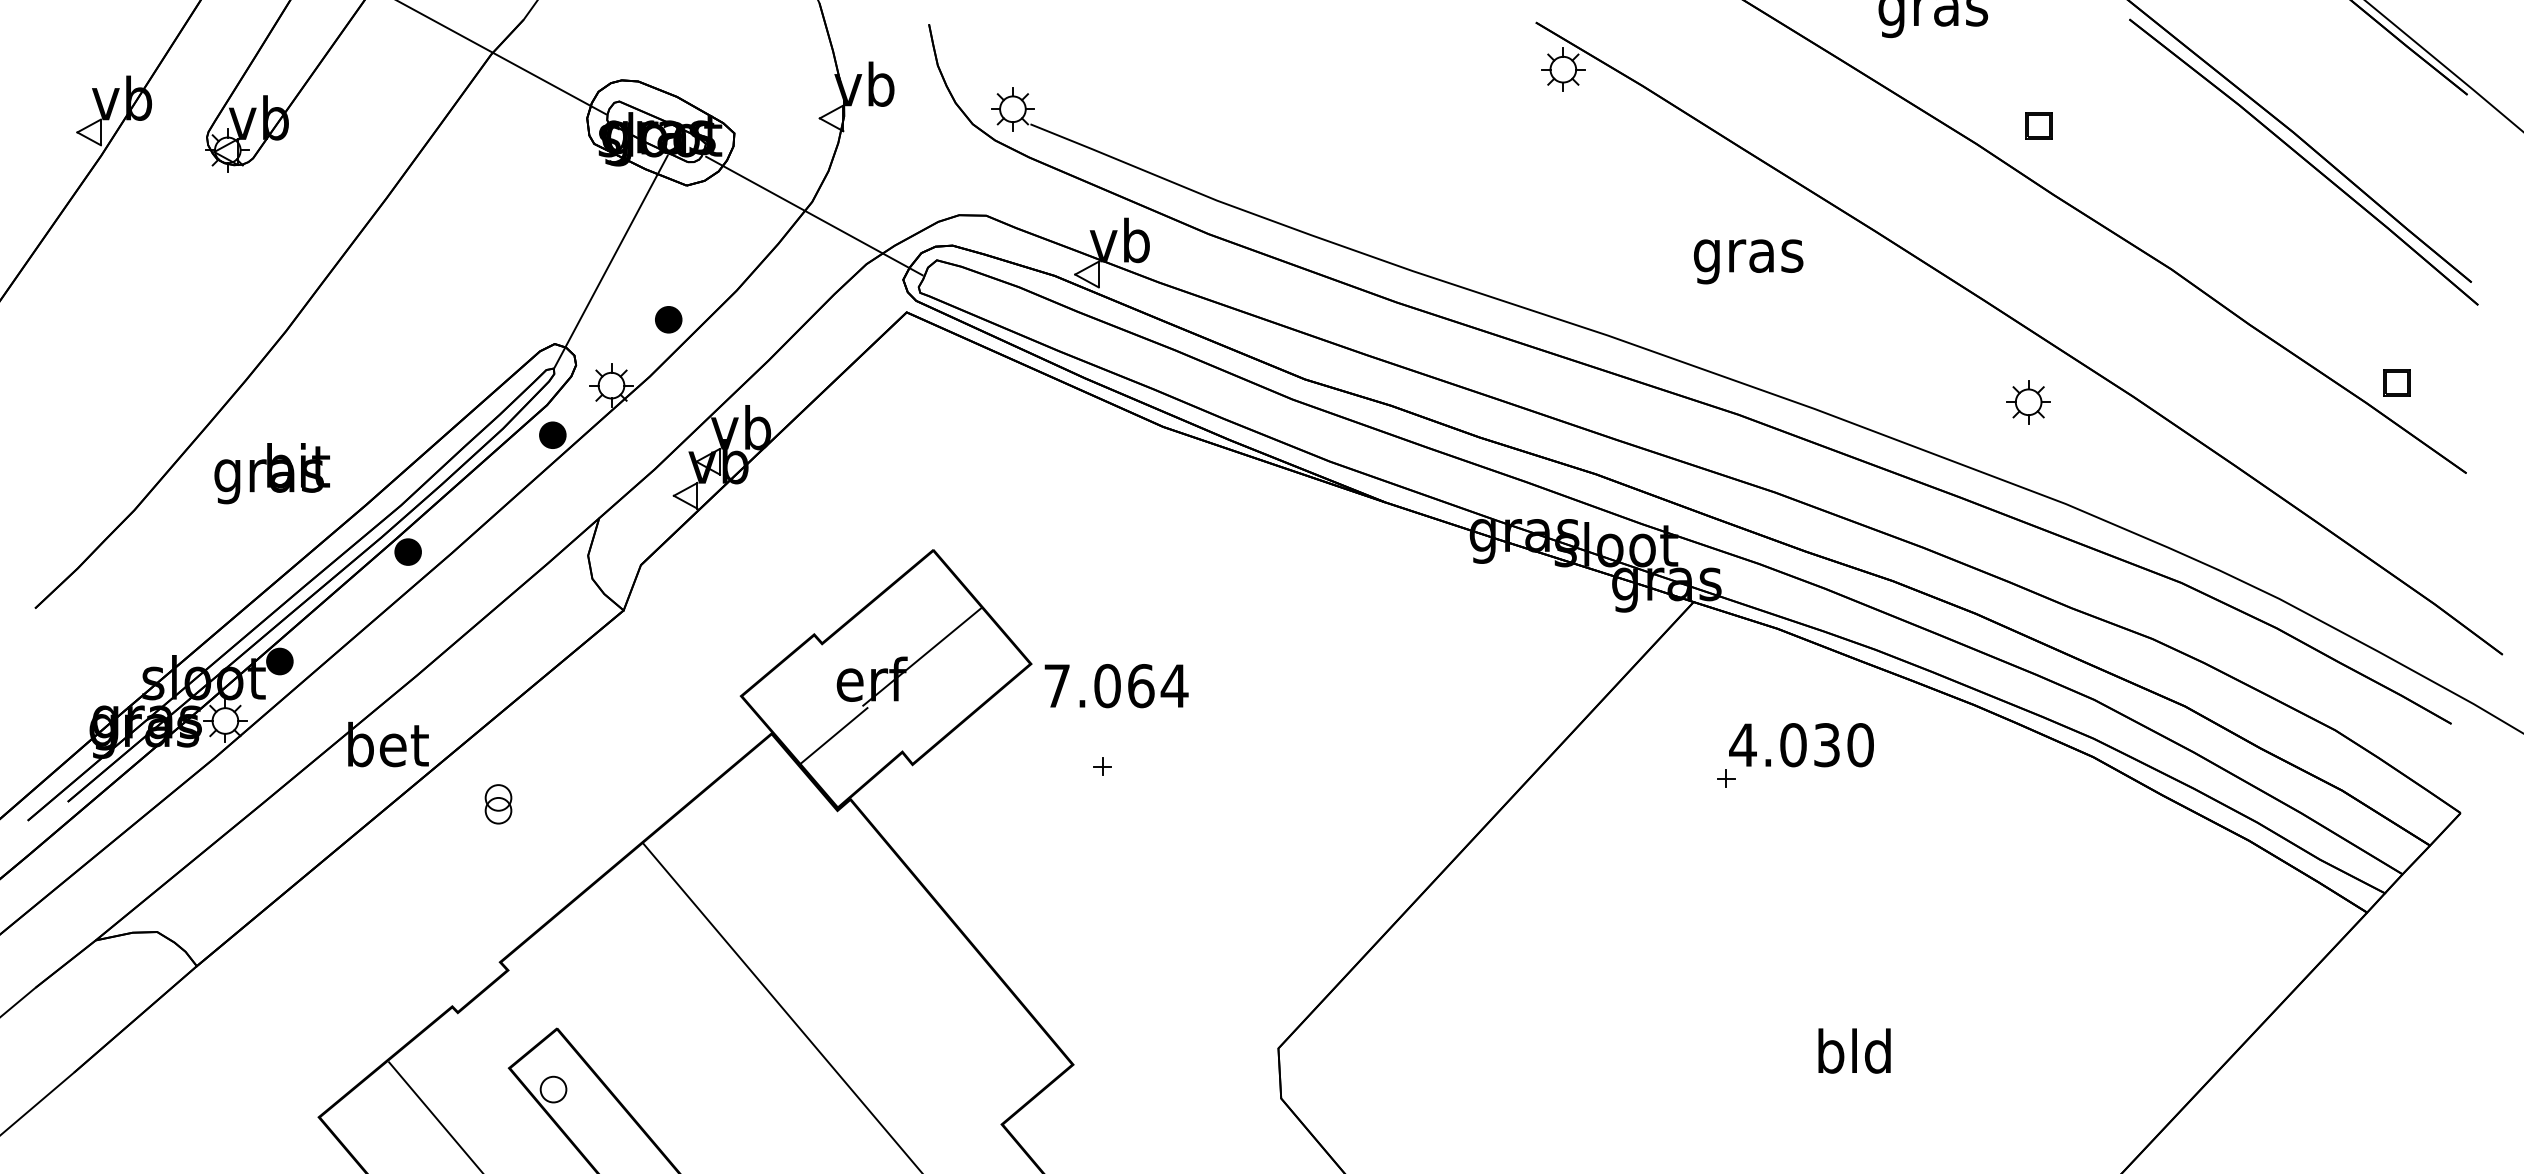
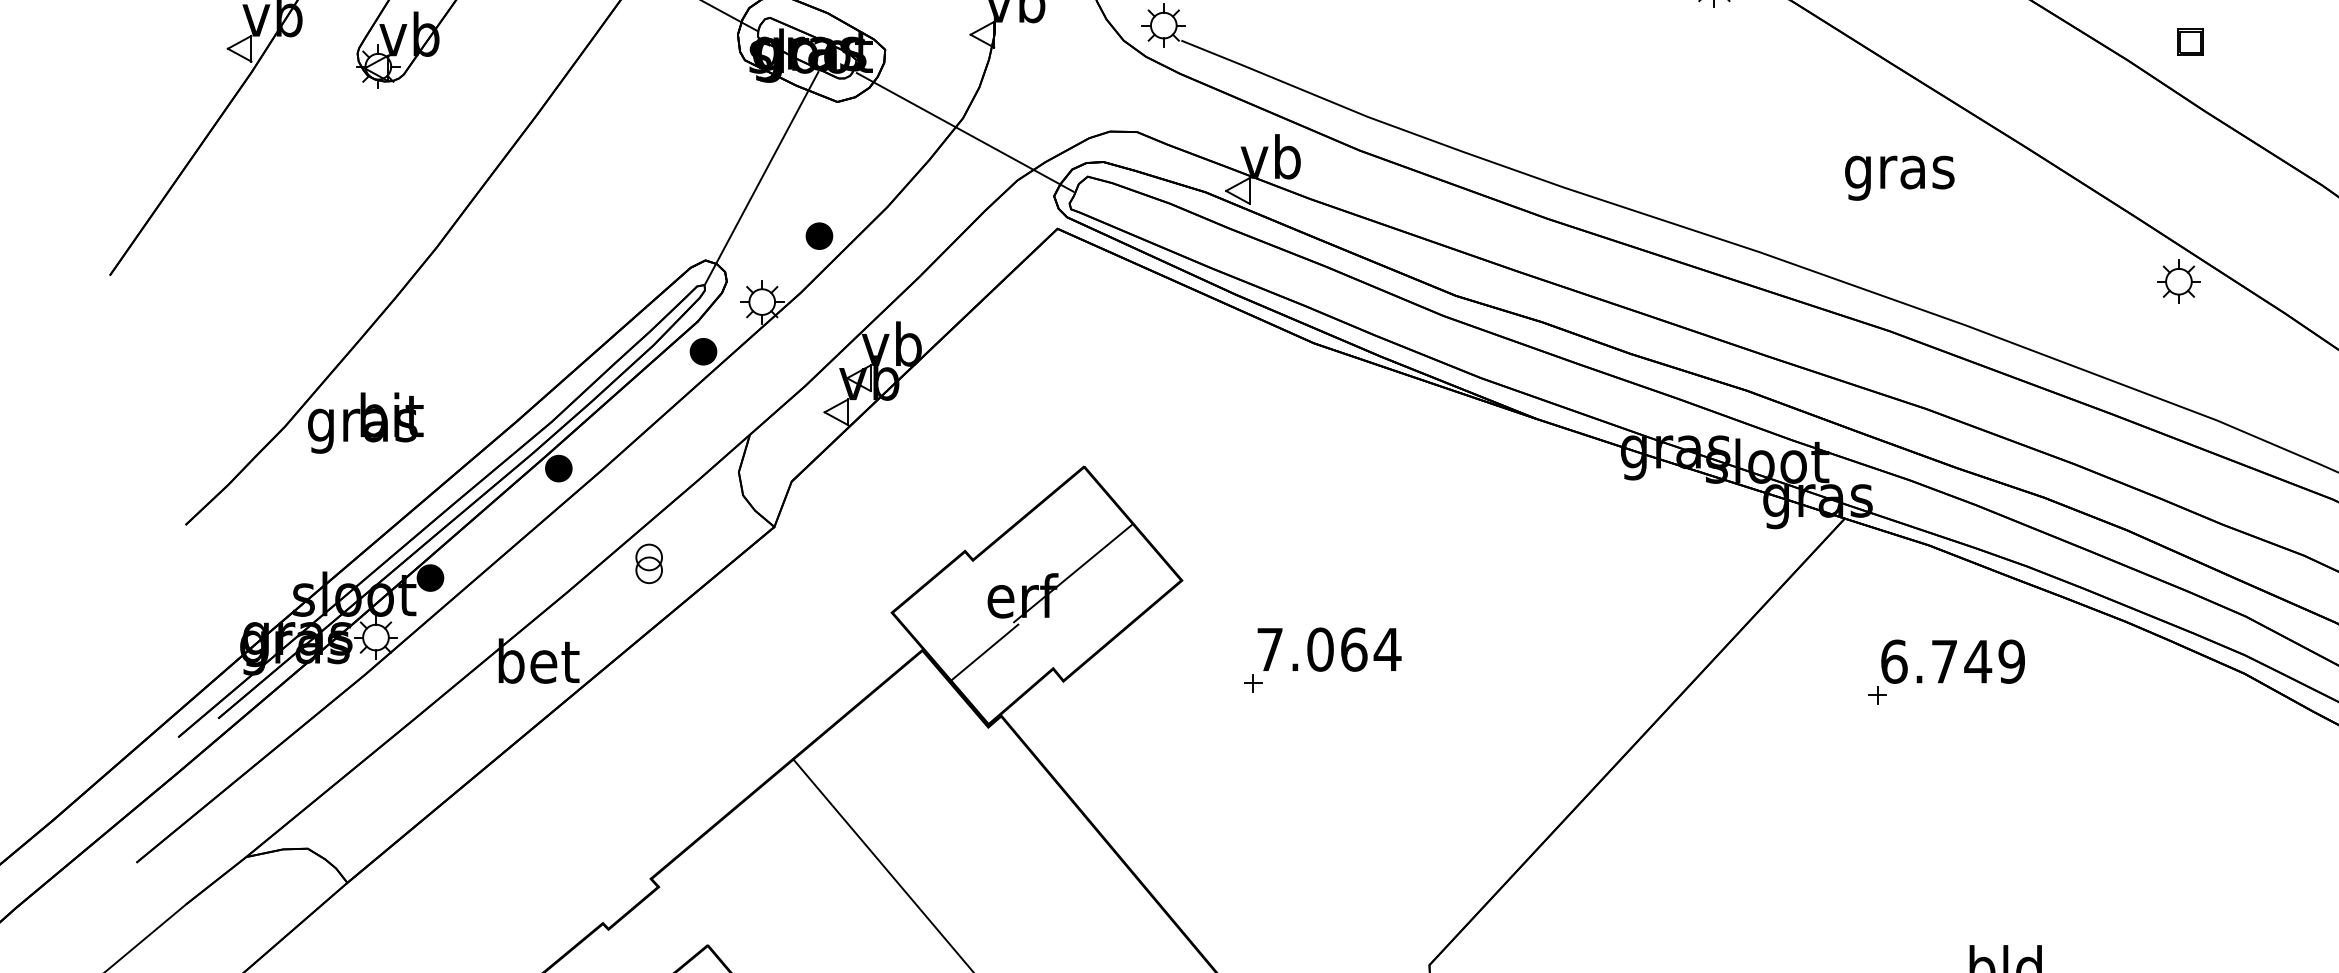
part: (2028, 402) -> (2178, 281), moved
text: (271, 473) -> (365, 422), moved
text: (1116, 686) -> (1329, 650), moved
text: (1801, 745) -> (1952, 662), 4.030 -> 6.749
part: (498, 804) -> (649, 564), moved

